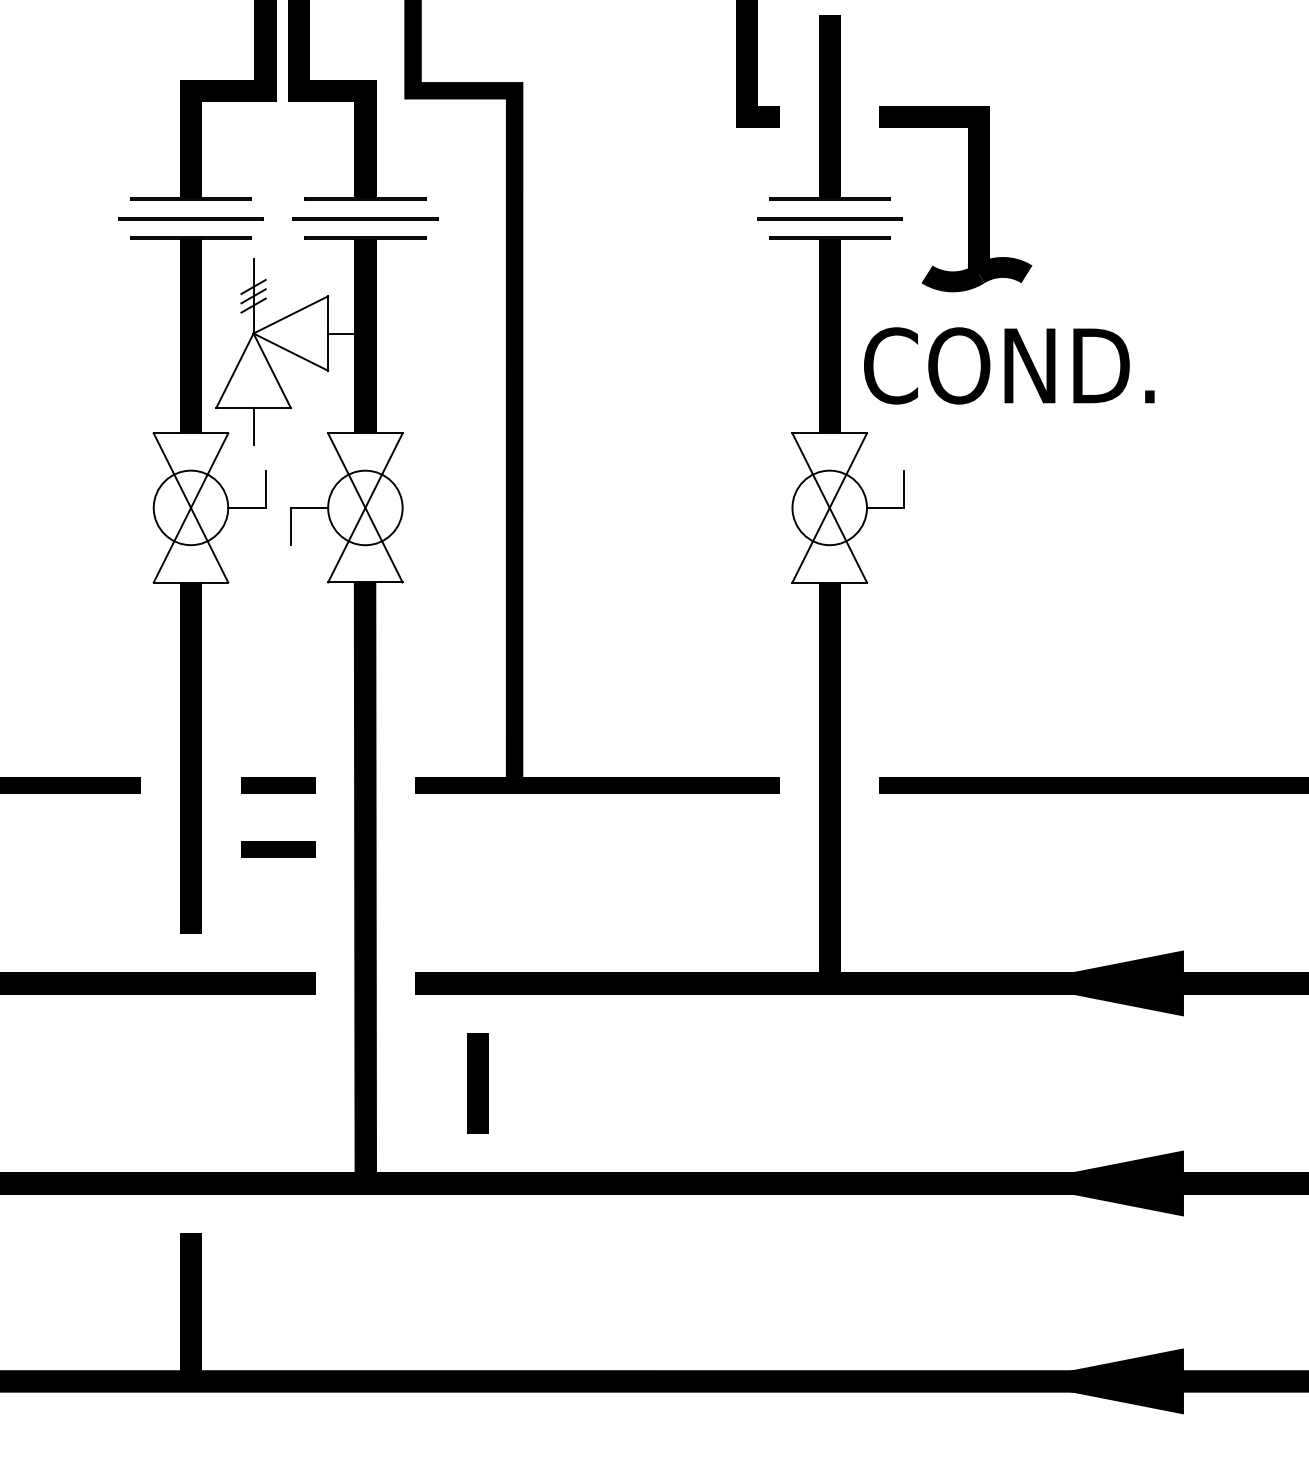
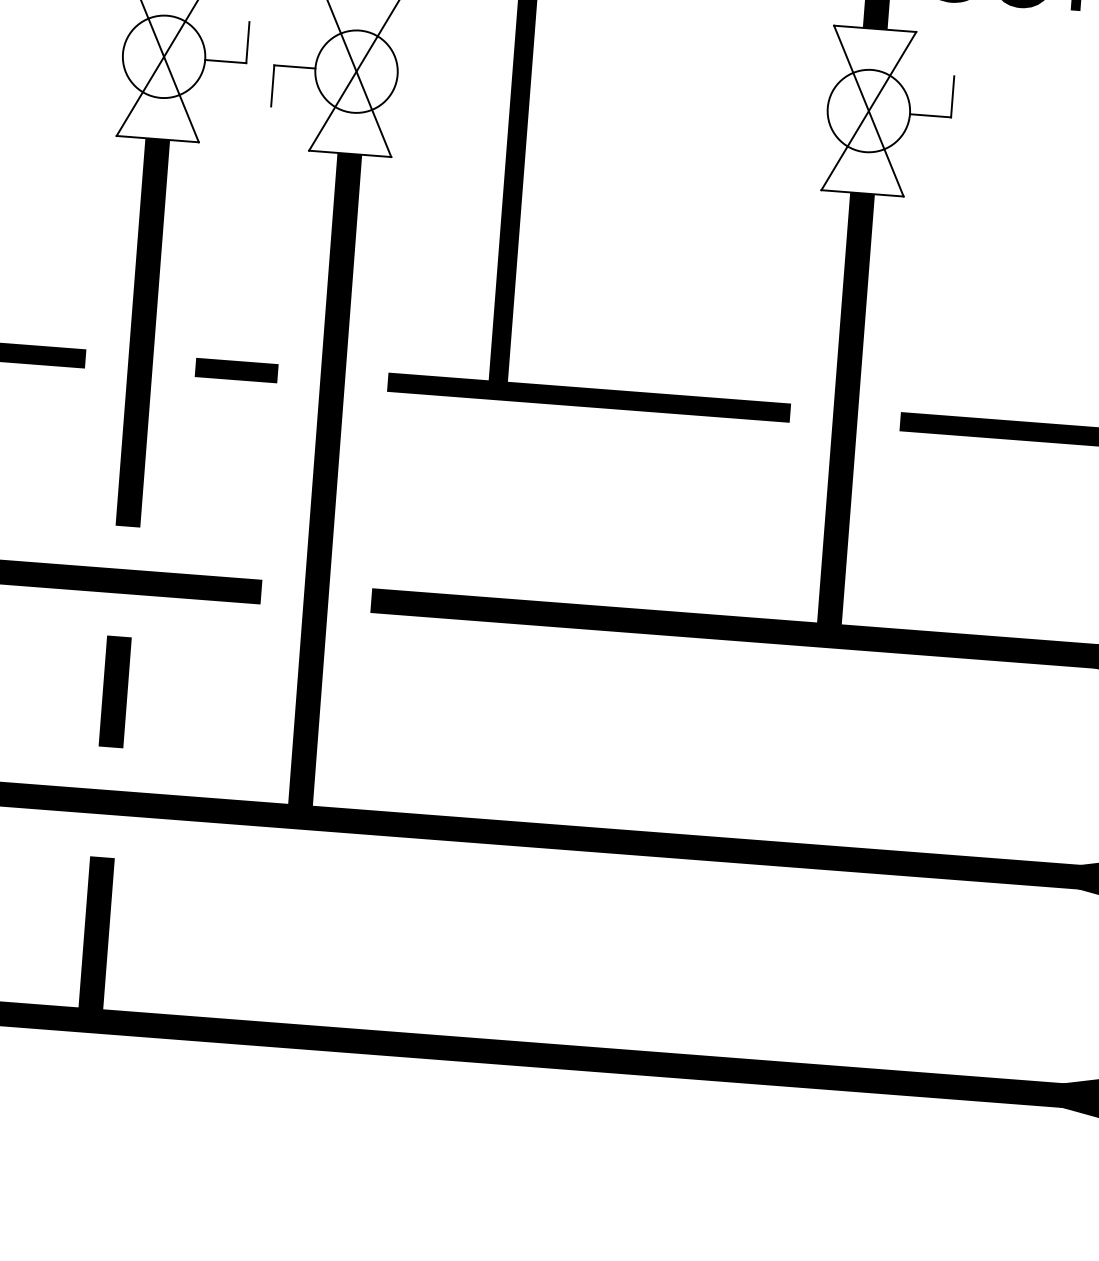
line: (278, 849) -> (231, 441), removed
line: (477, 1083) -> (114, 691), moved

